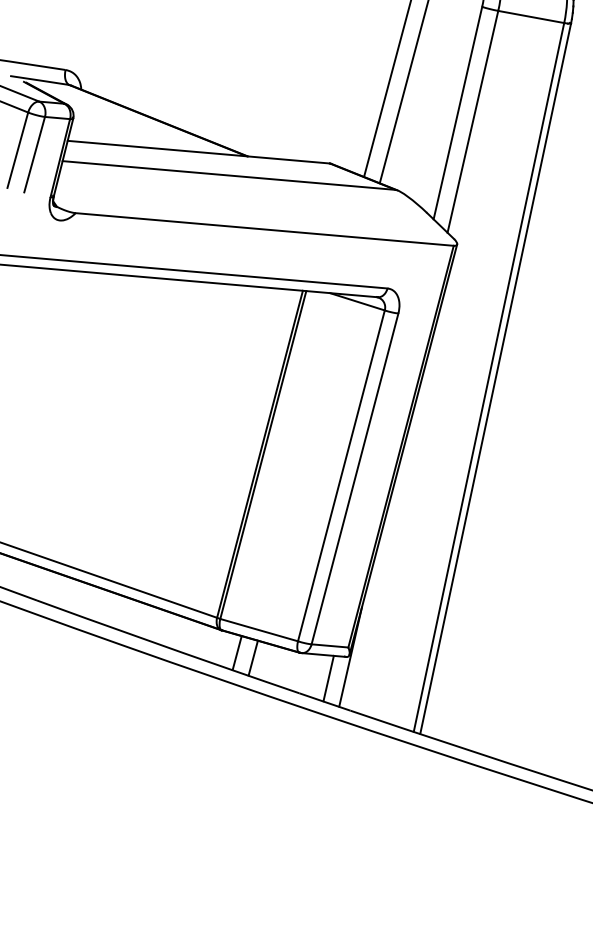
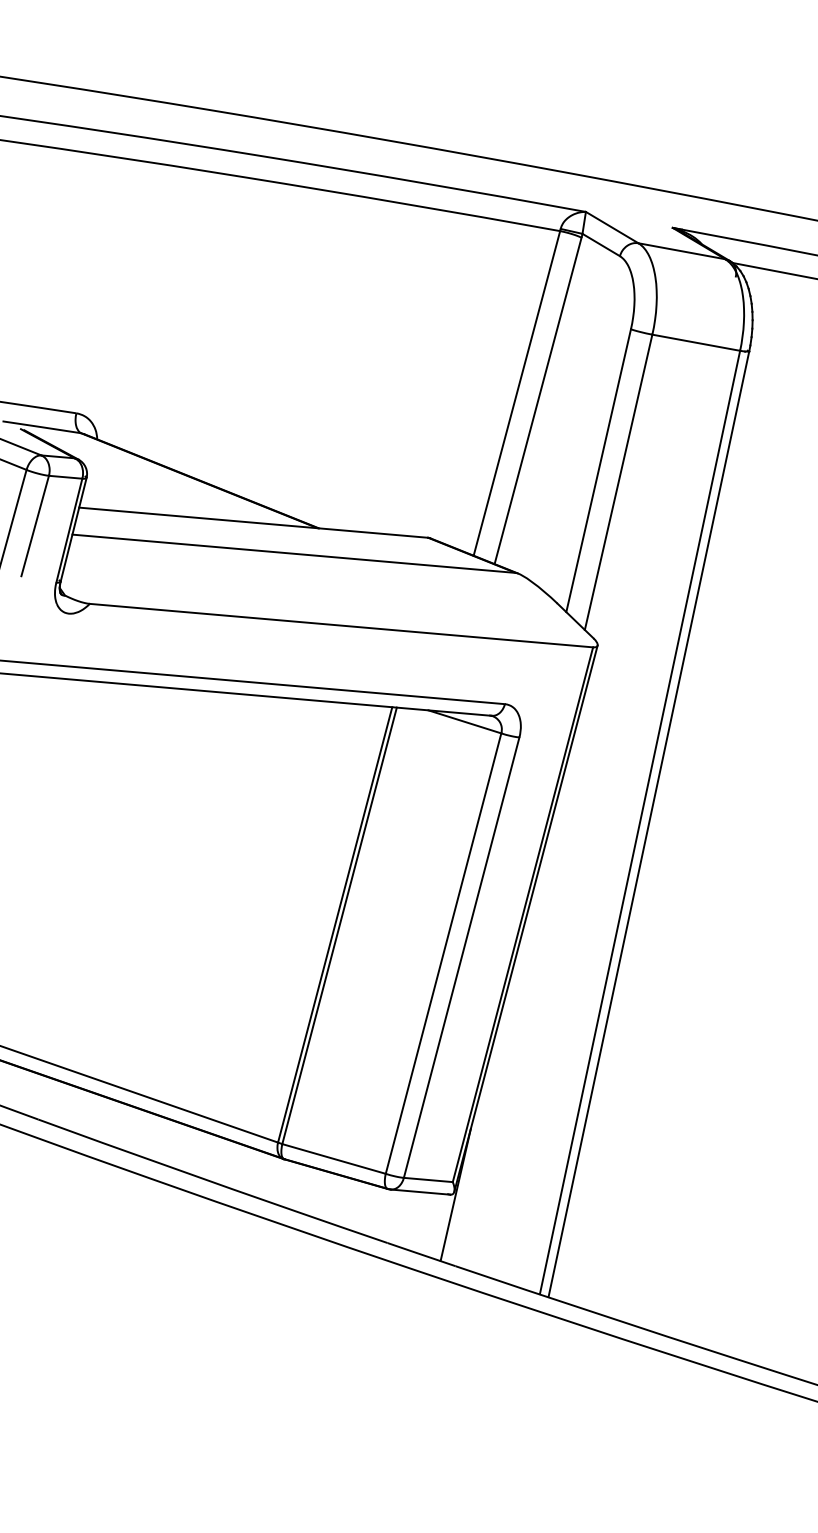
line: (236, 653) -> (304, 1189), removed
line: (253, 658) -> (326, 1196), removed
line: (328, 678) -> (426, 1223), removed

